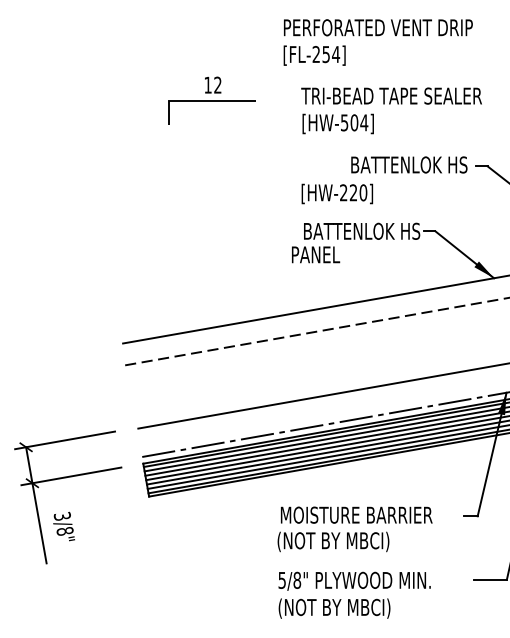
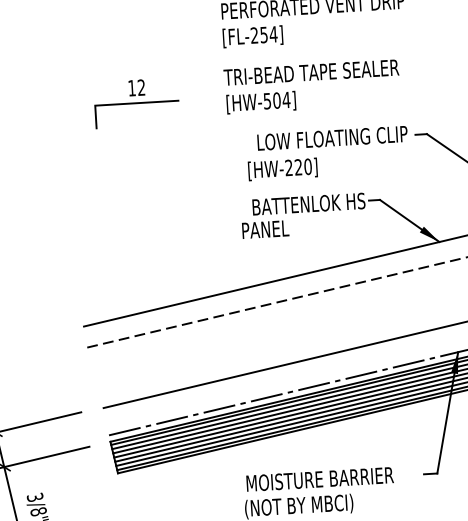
part: (211, 100) -> (136, 102), moved
text: (391, 110) -> (312, 86), moved
text: (390, 164) -> (332, 137), BATTENLOK HS -> LOW FLOATING CLIP

